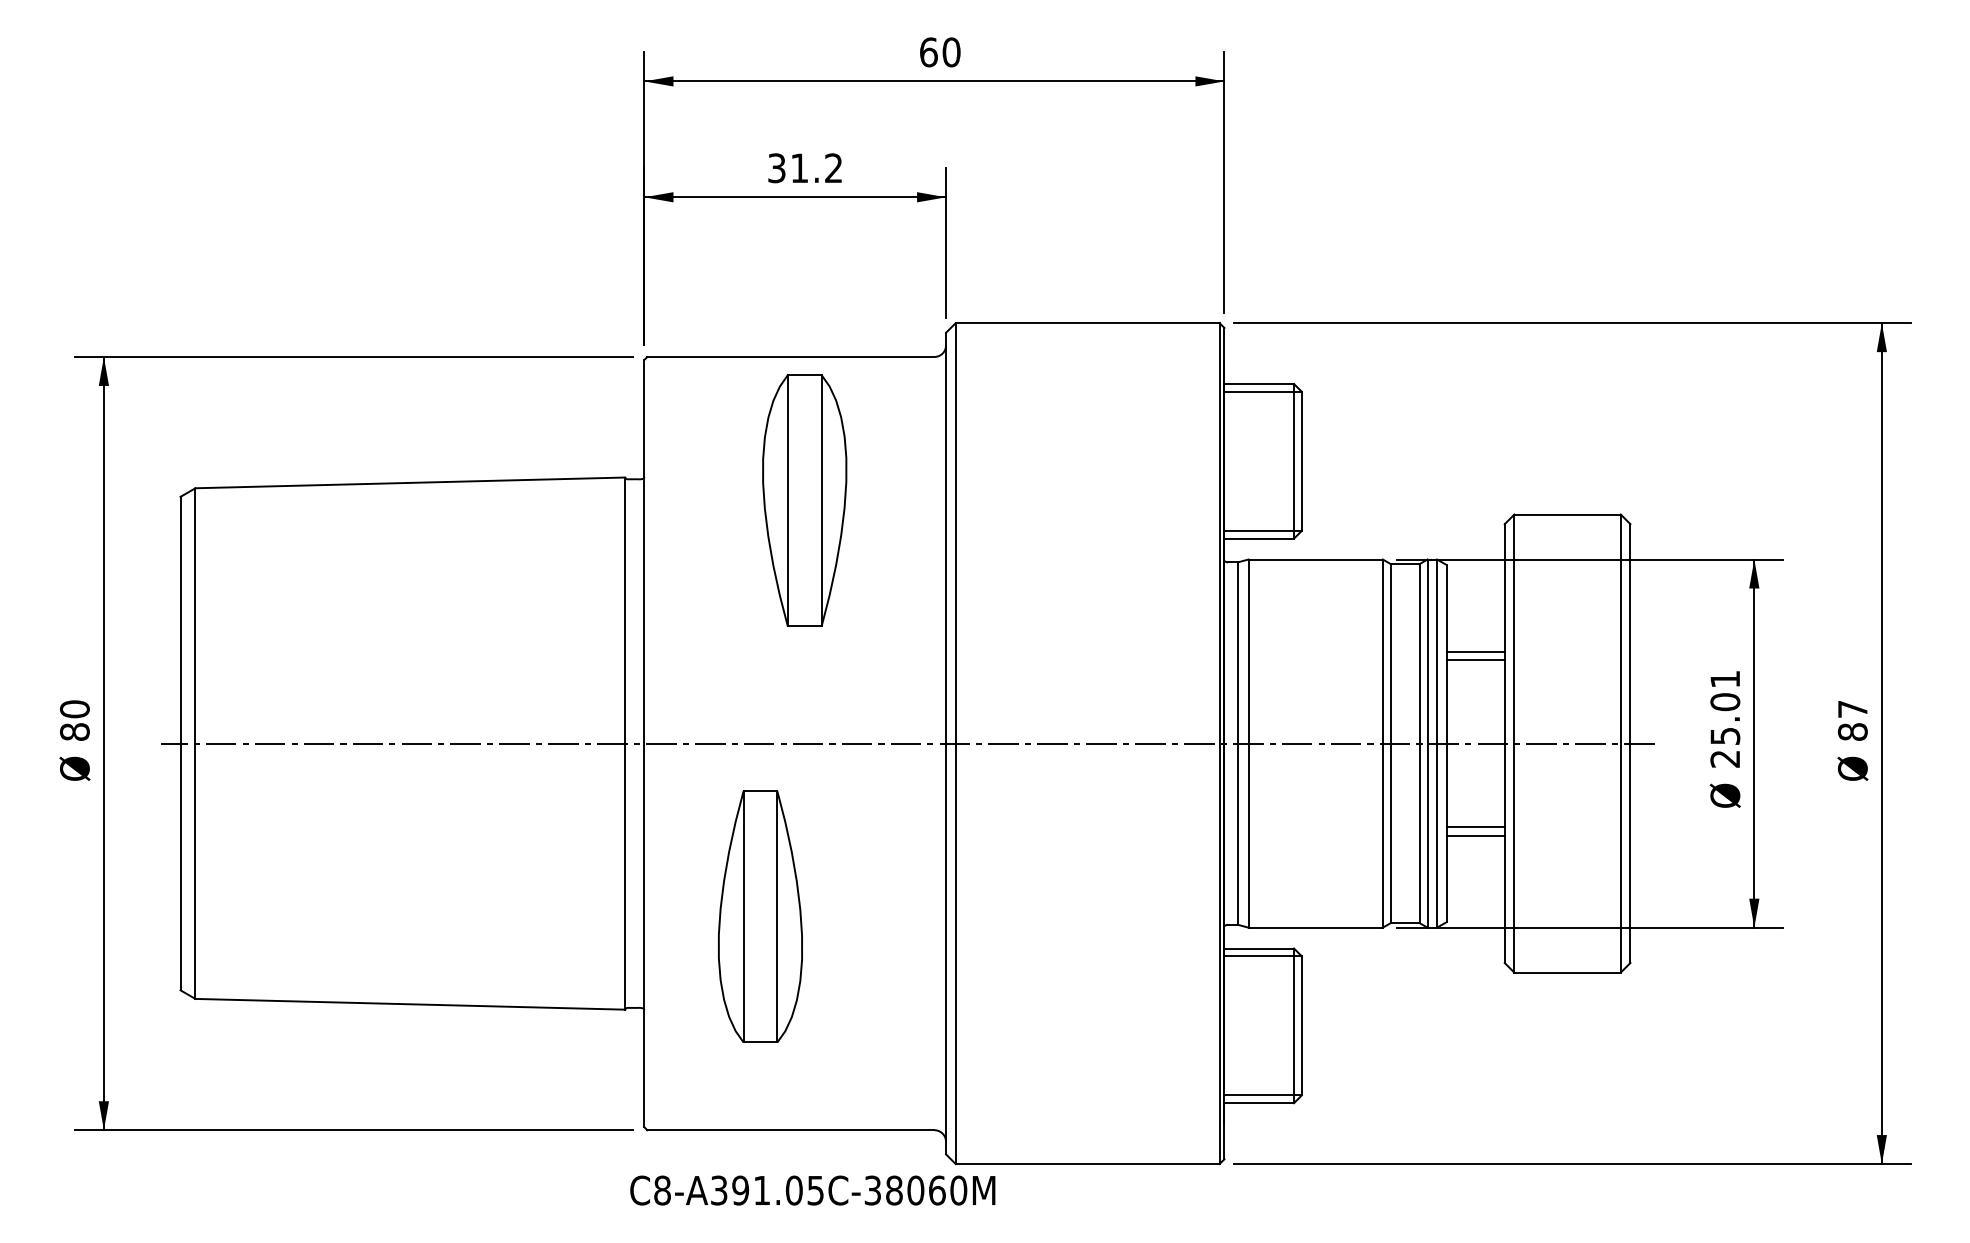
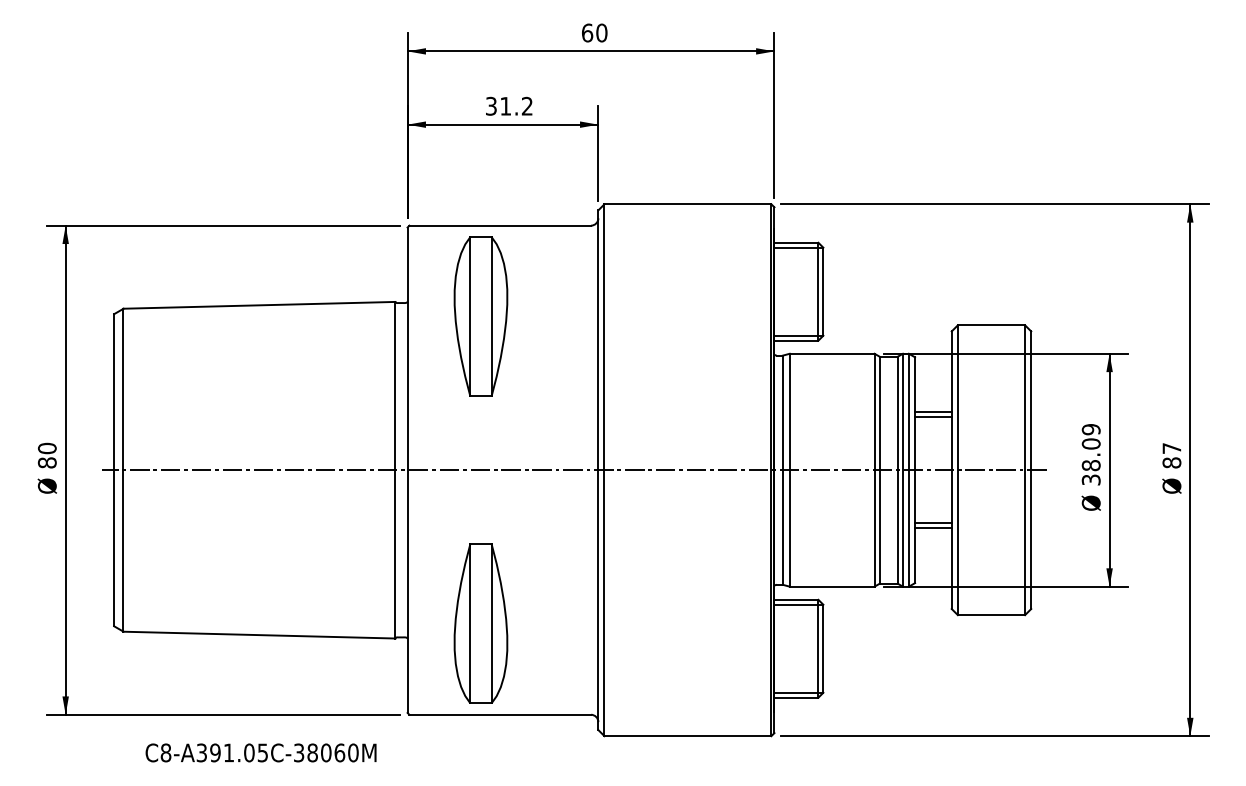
part: (803, 500) -> (480, 316), moved
text: (1724, 718) -> (1090, 454), 25.01 -> 38.09
part: (759, 916) -> (480, 623), moved
text: (811, 1189) -> (260, 752), moved

